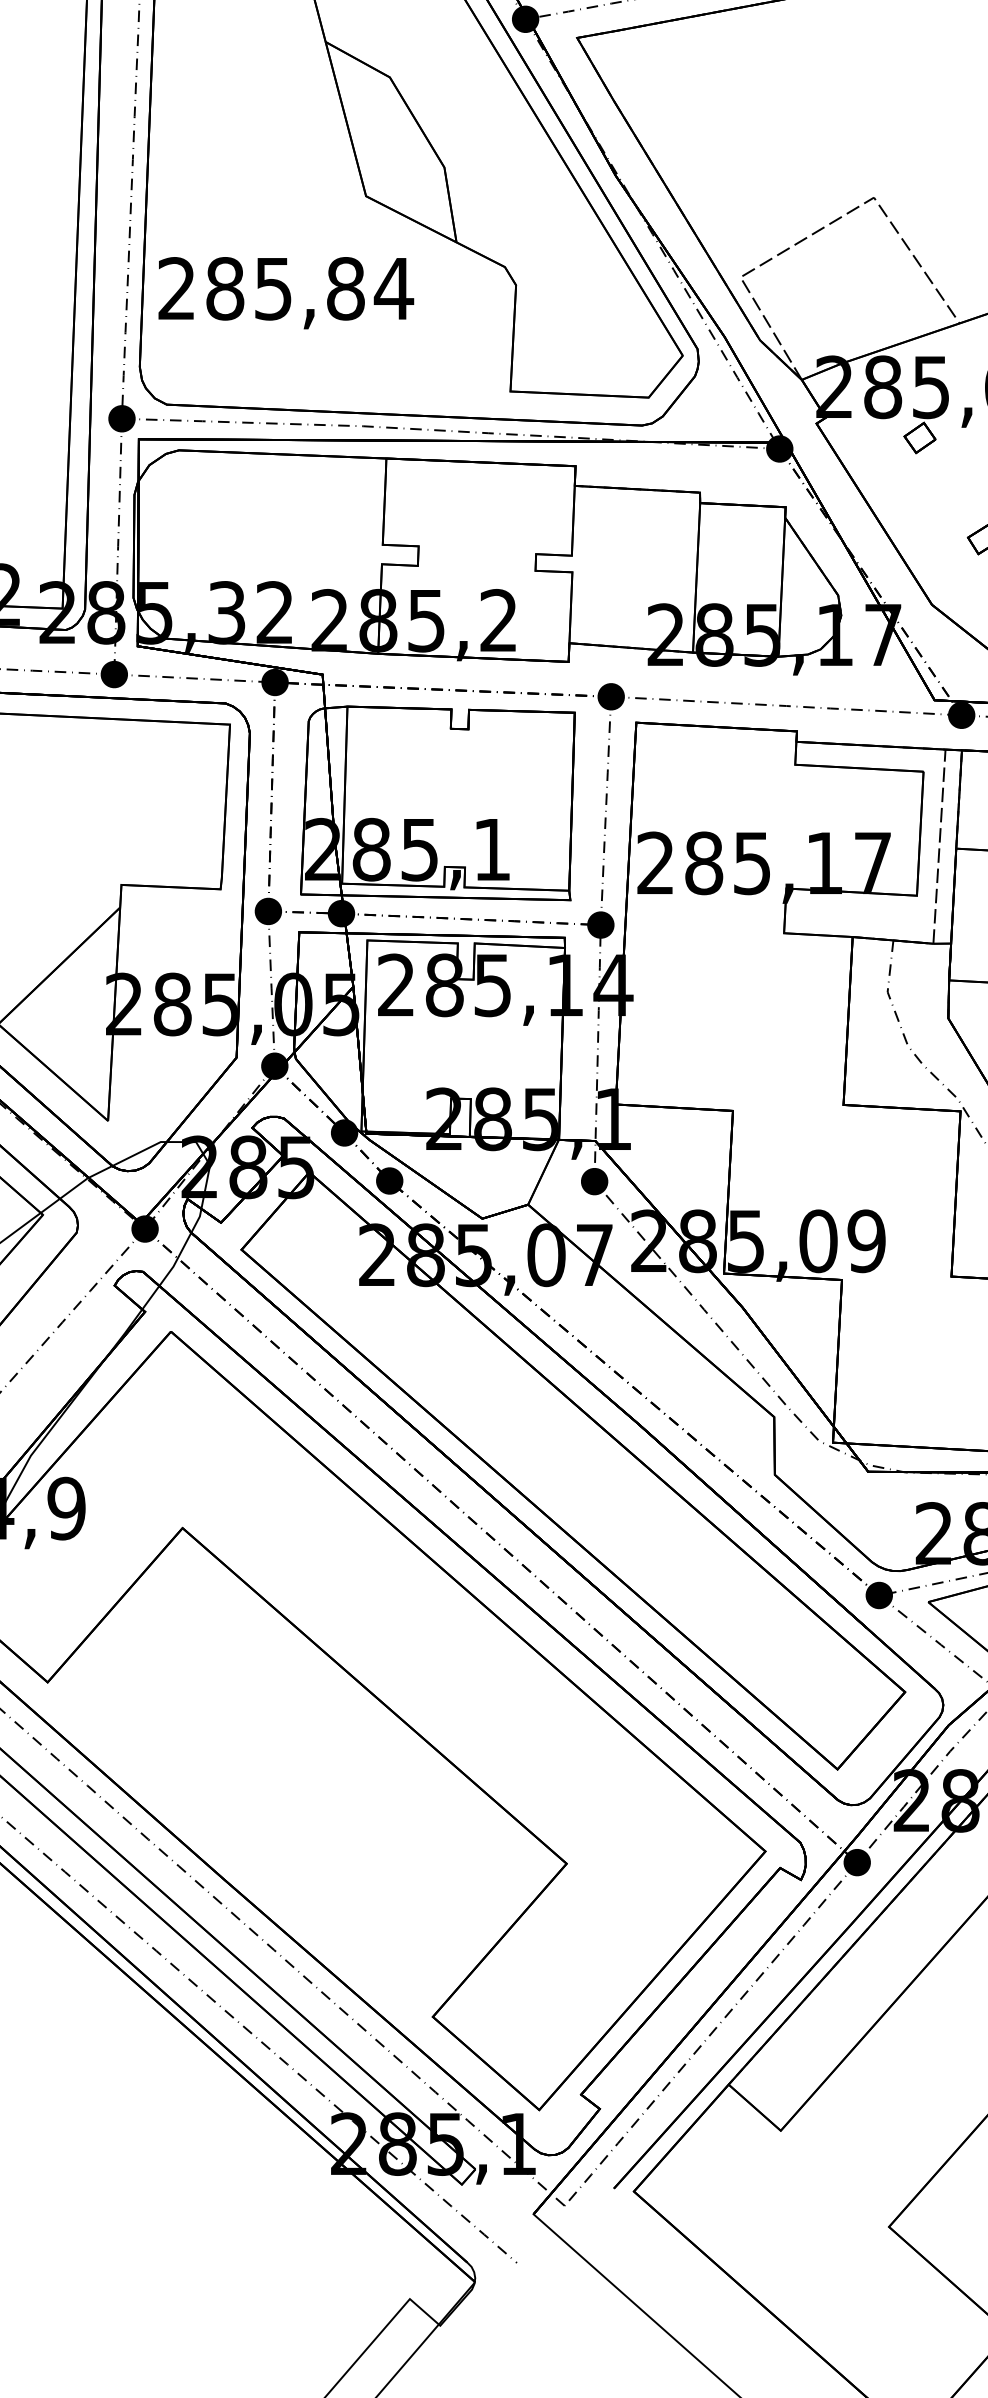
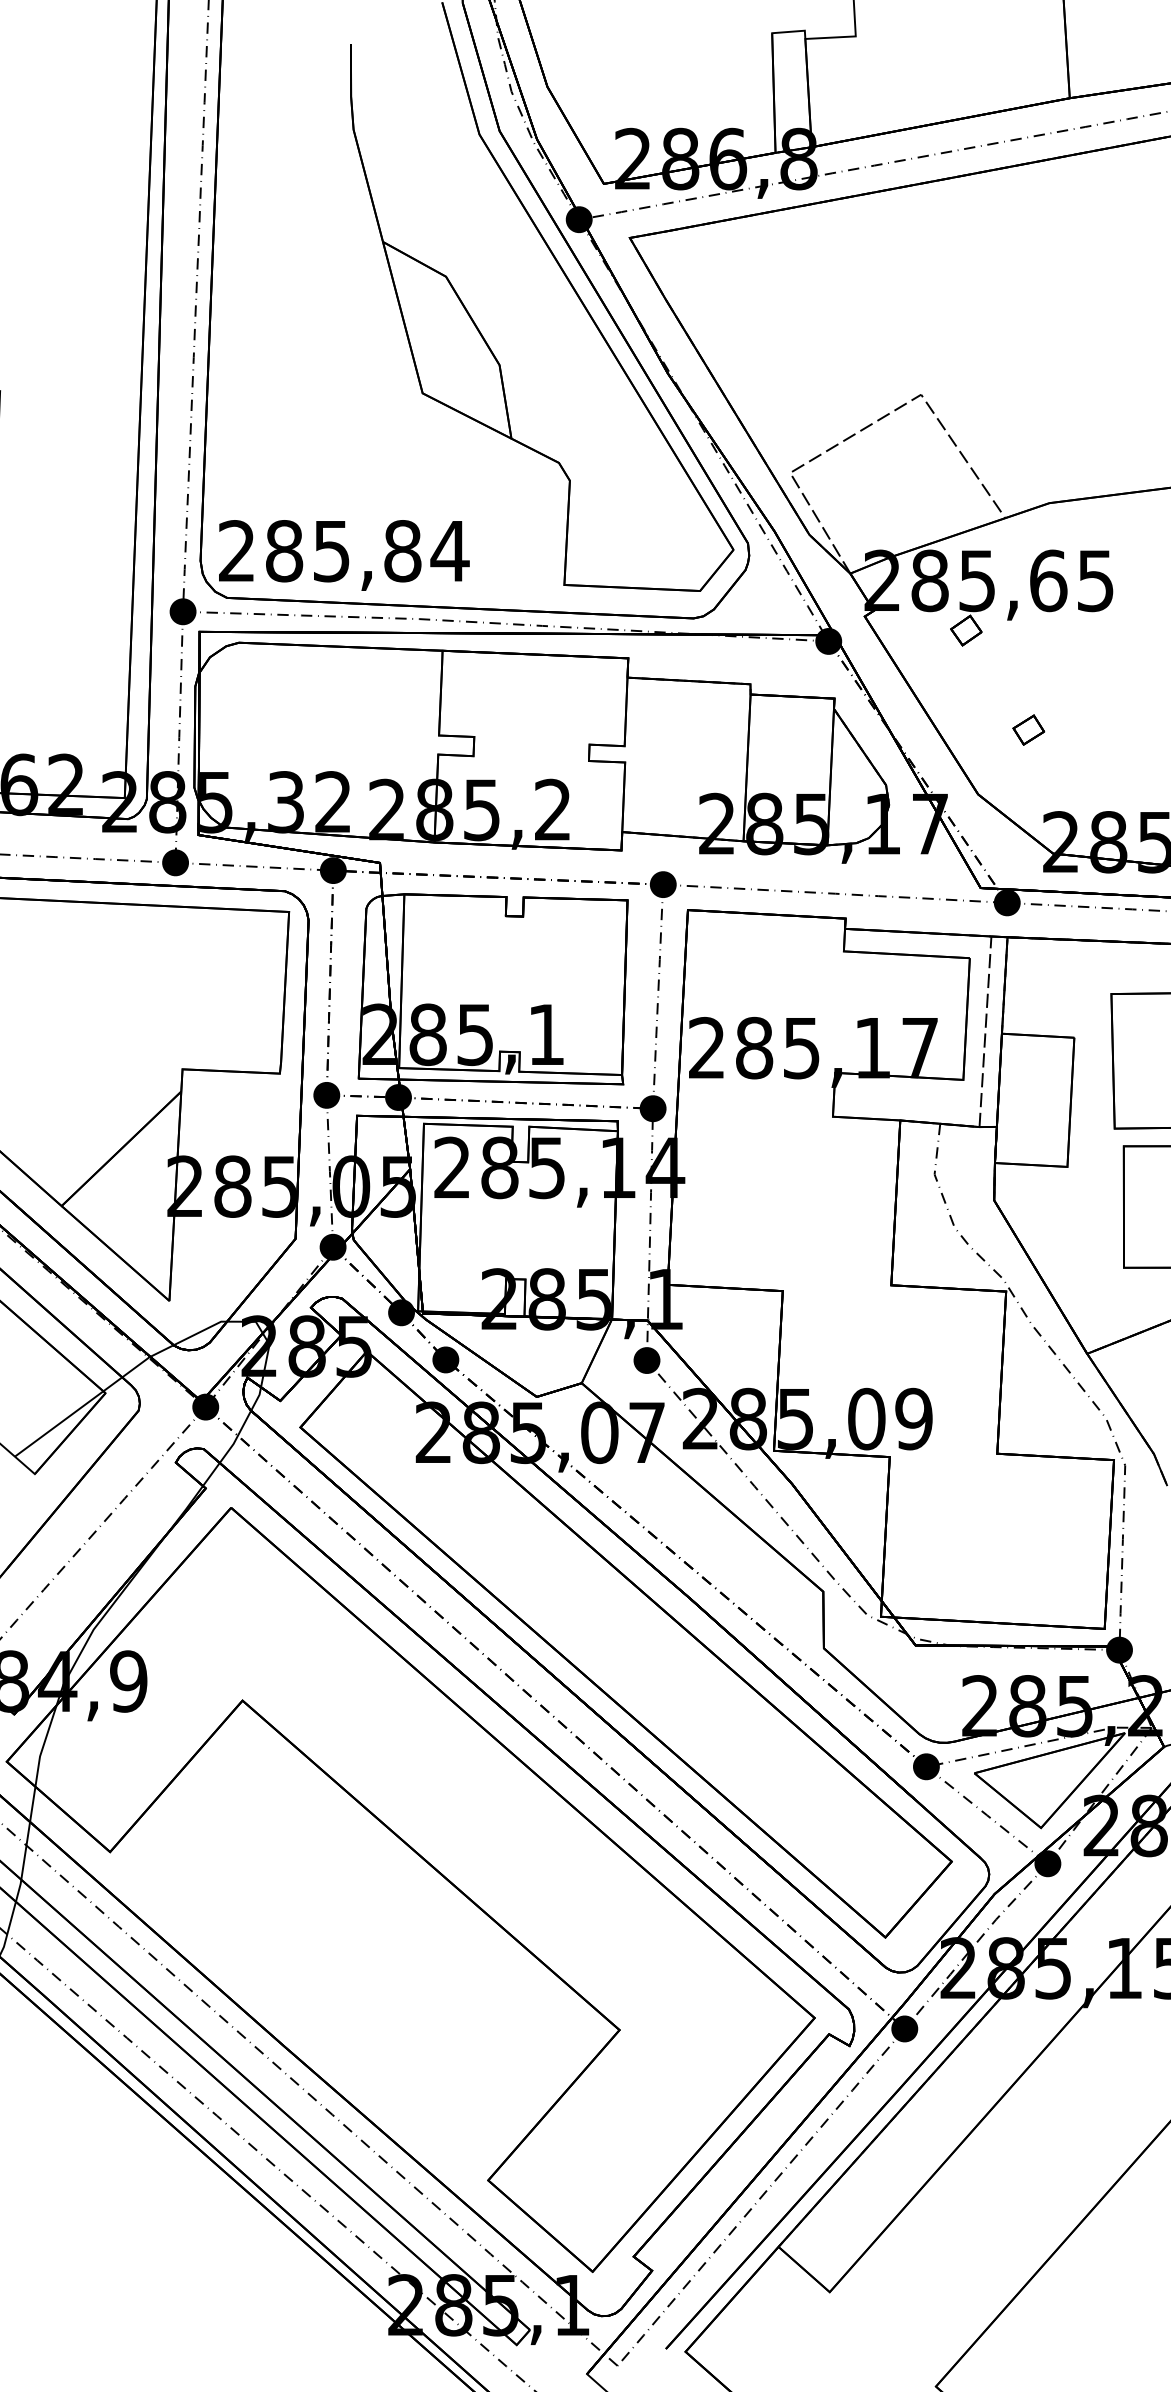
text: (286, 293) -> (344, 555), moved

